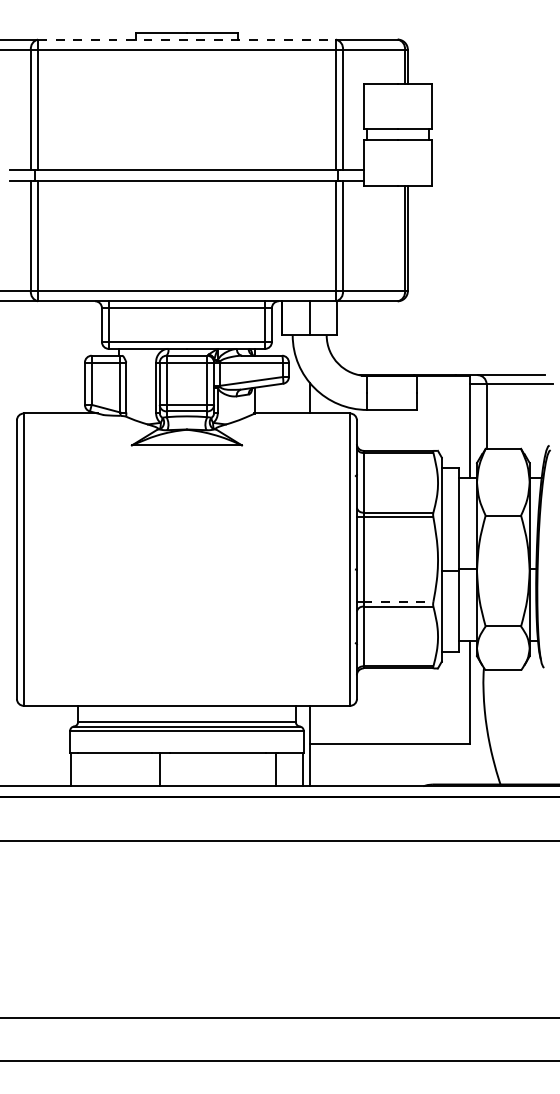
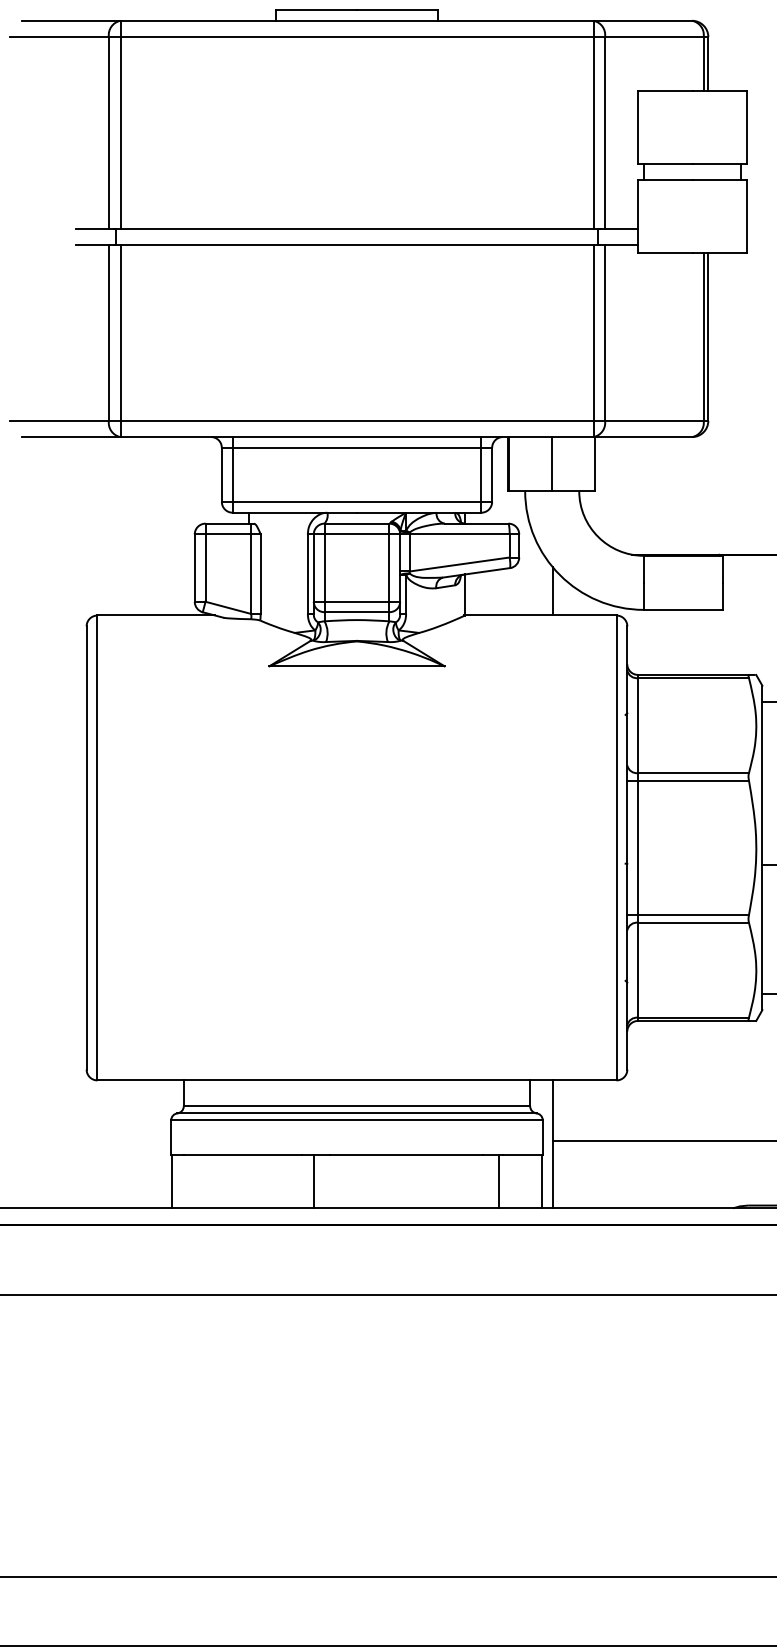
line: (186, 39) -> (356, 20), dashed -> solid
line: (398, 601) -> (693, 914), dashed -> solid

